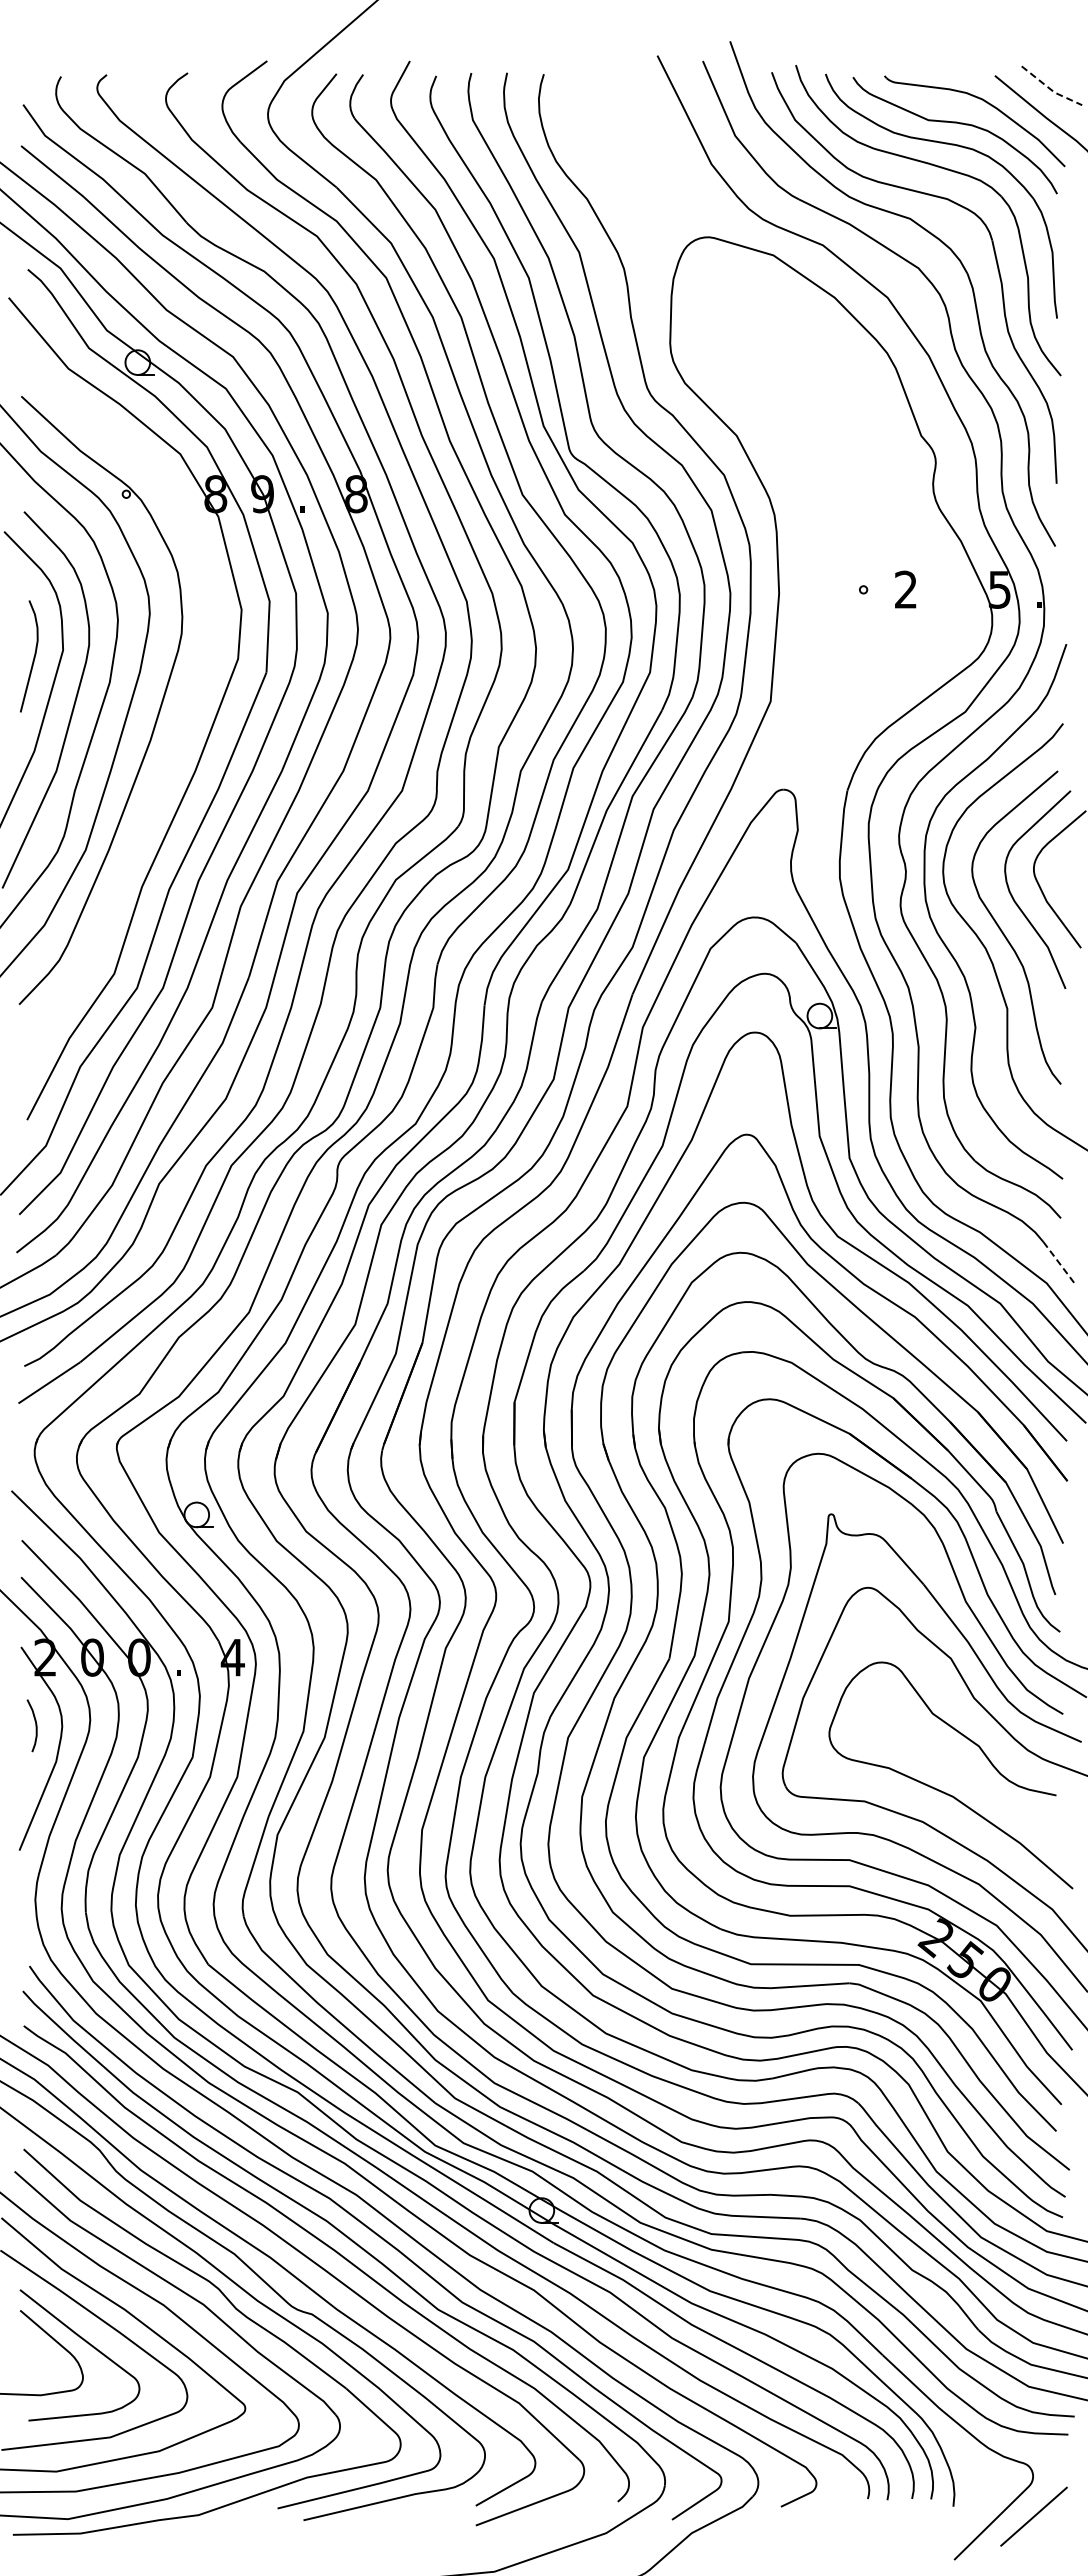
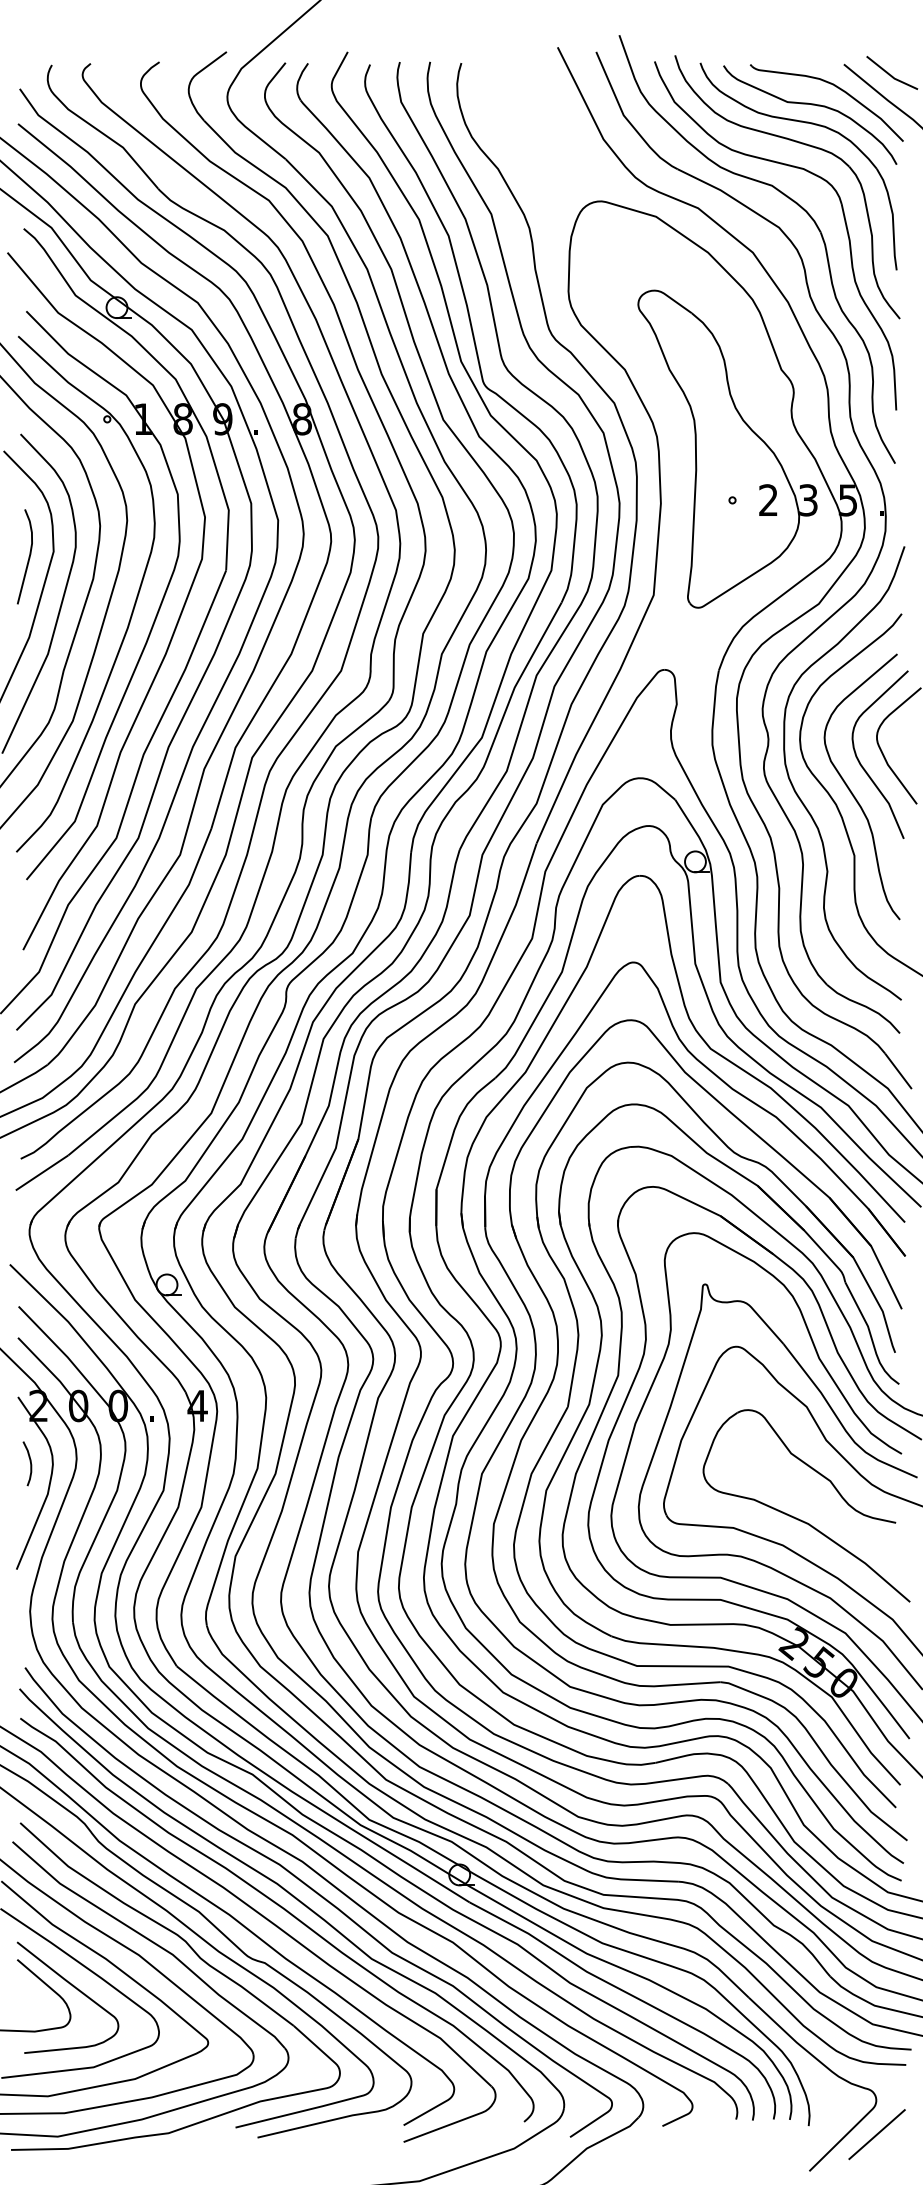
line: (1050, 89) -> (891, 76), dashed -> solid
part: (857, 529) -> (727, 449), added
part: (183, 725) -> (155, 615), added
line: (1059, 1263) -> (898, 1071), dashed -> solid

